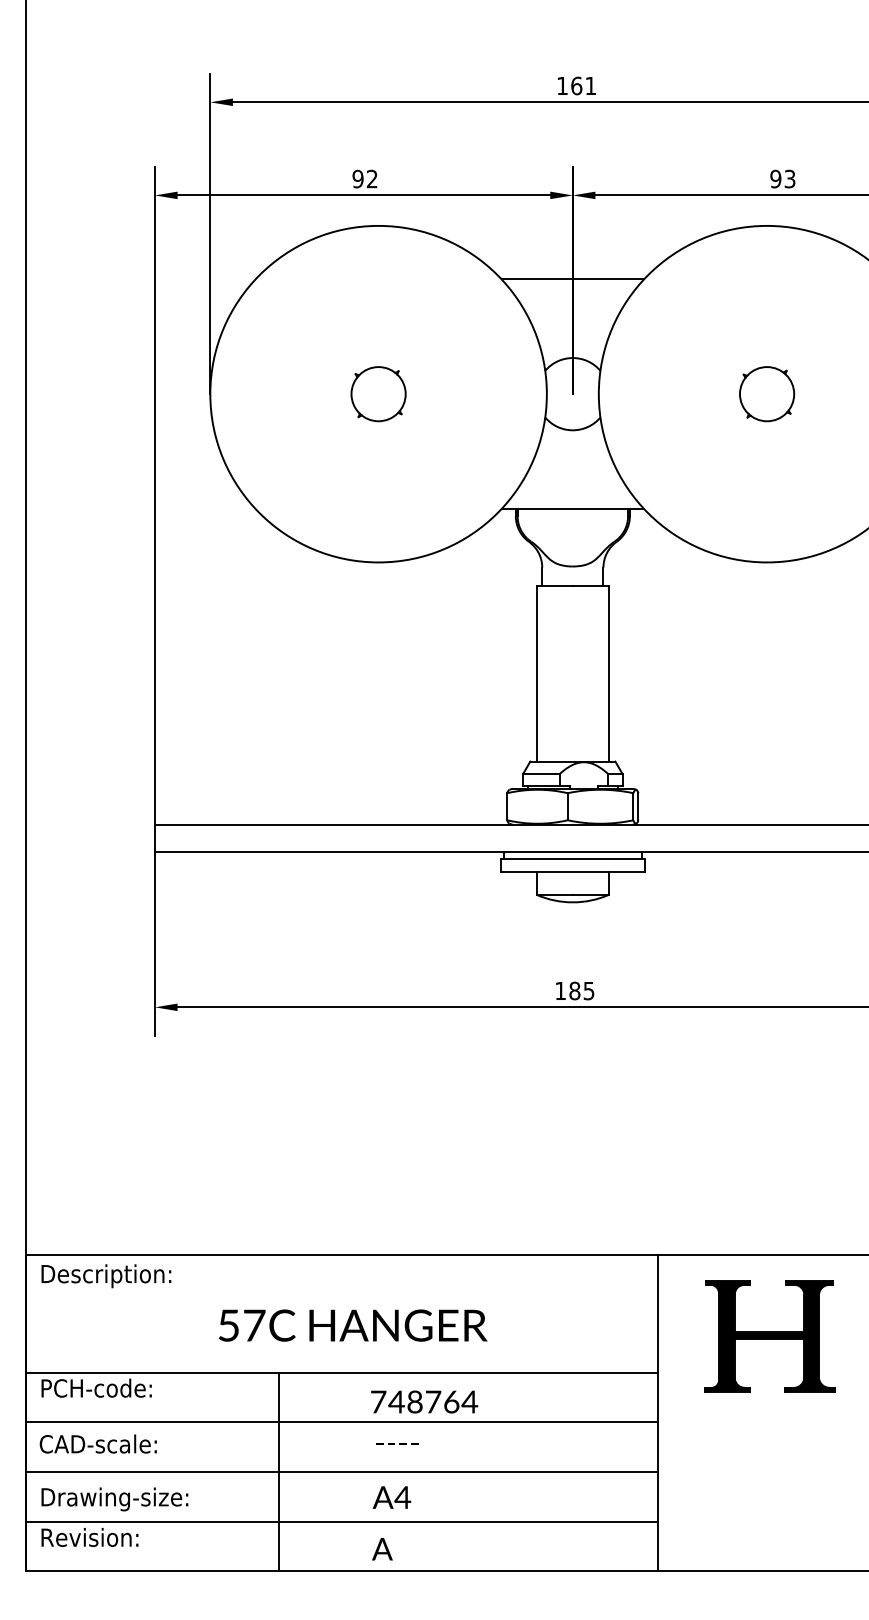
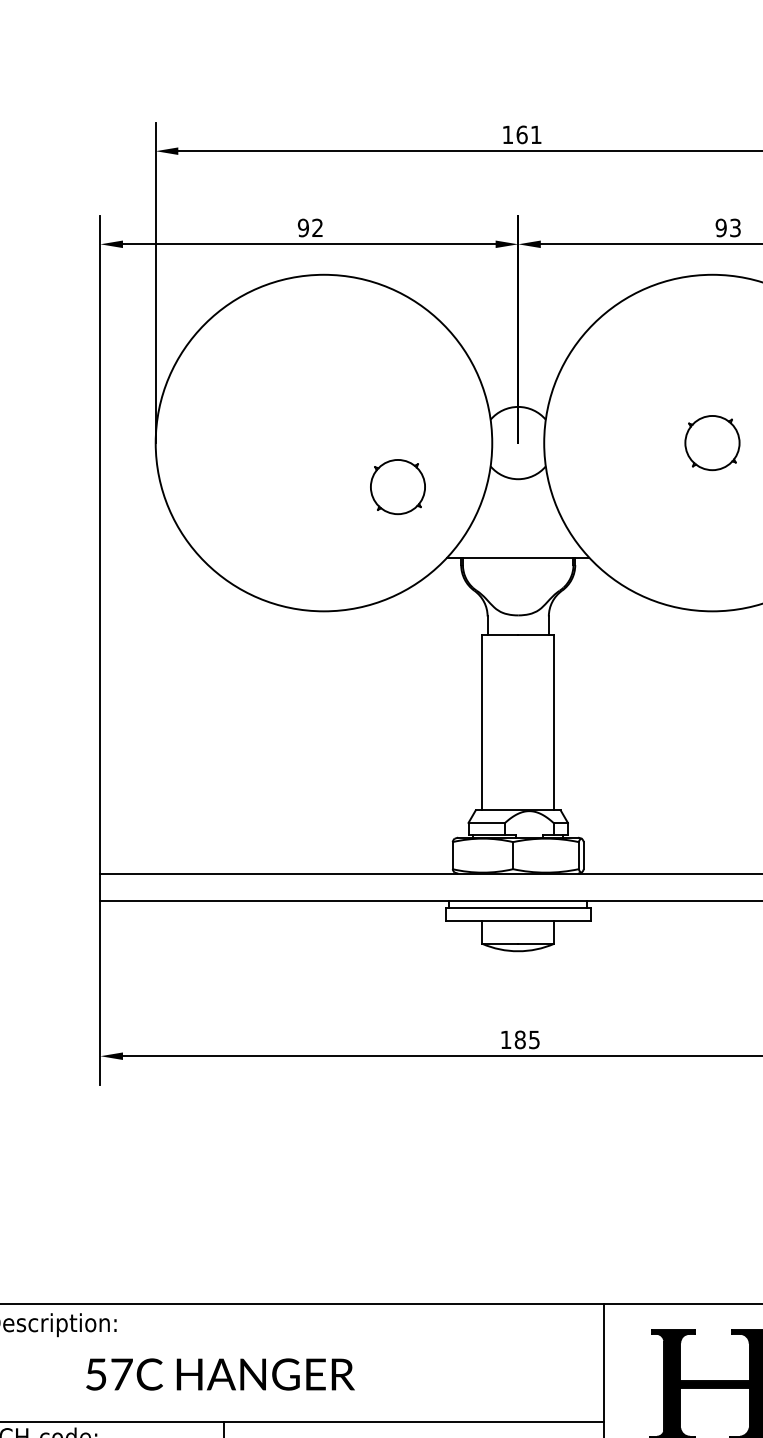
line: (572, 279) -> (517, 328), removed
part: (378, 394) -> (397, 487), moved
text: (352, 1325) -> (219, 1374), moved

